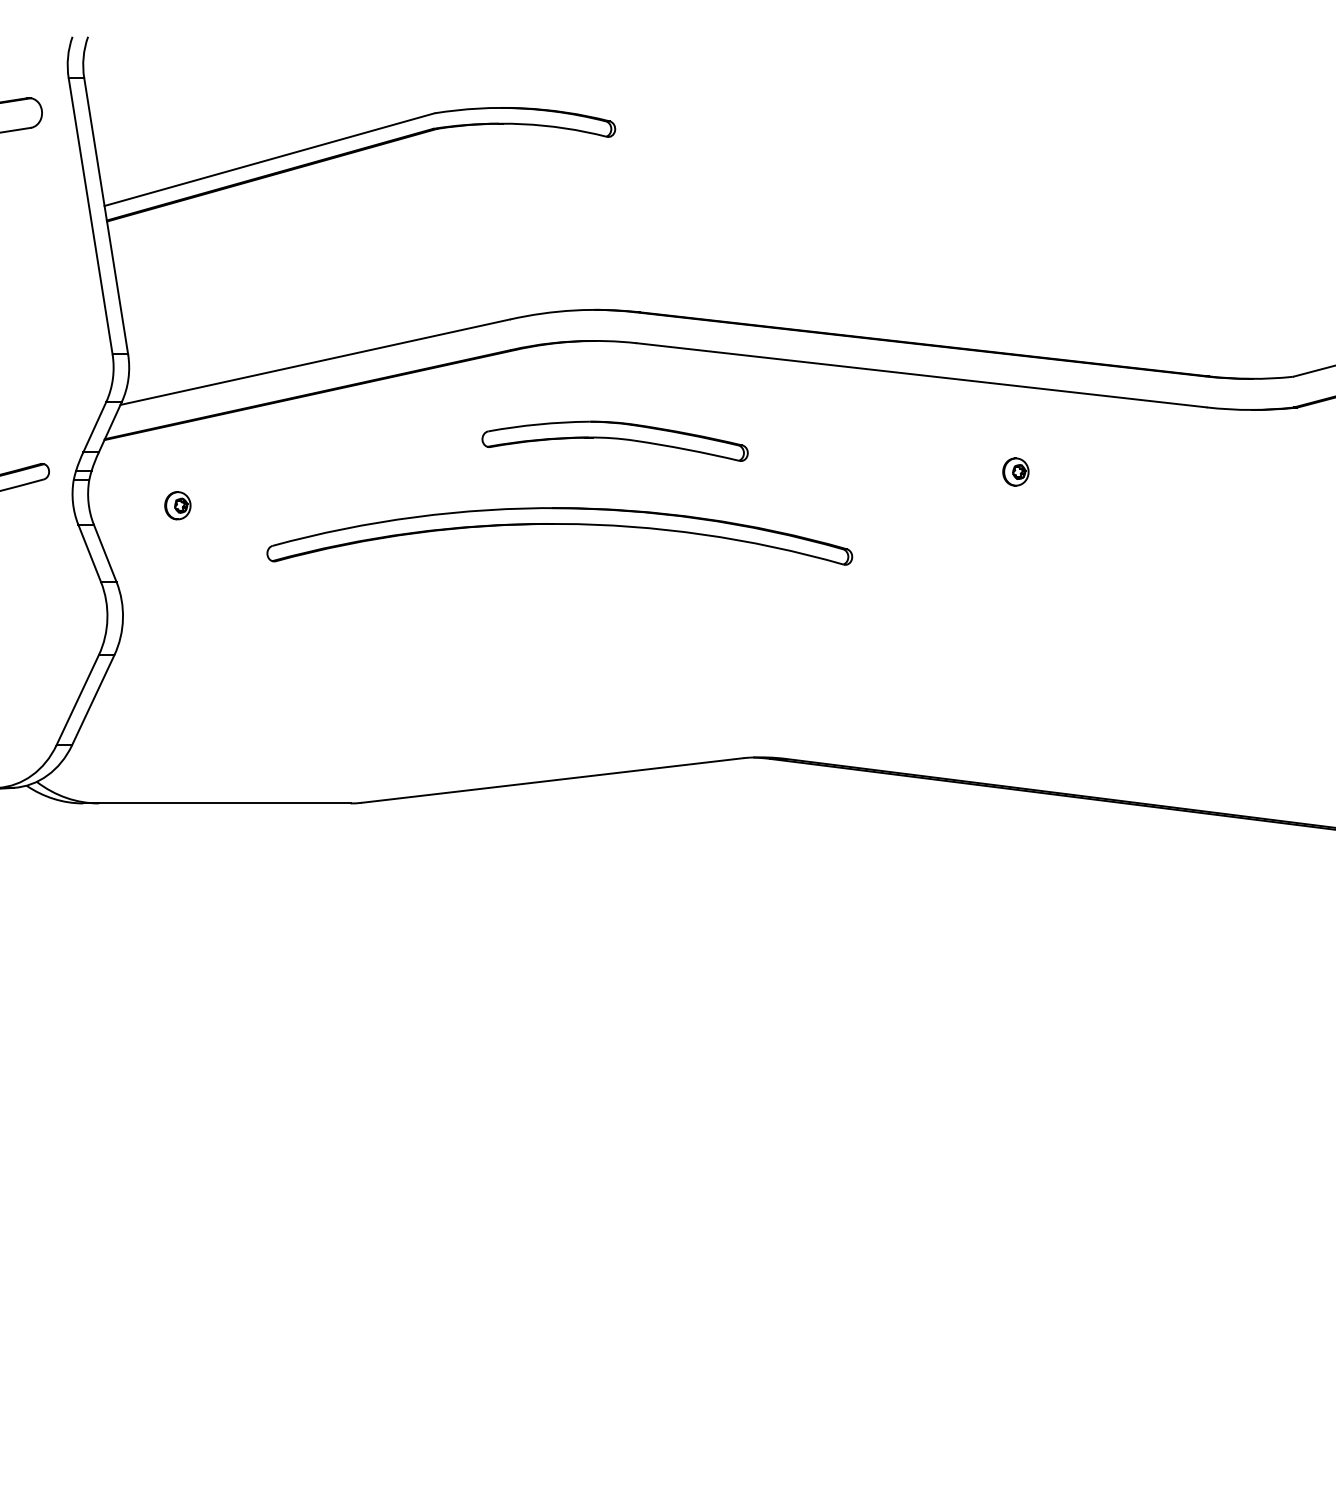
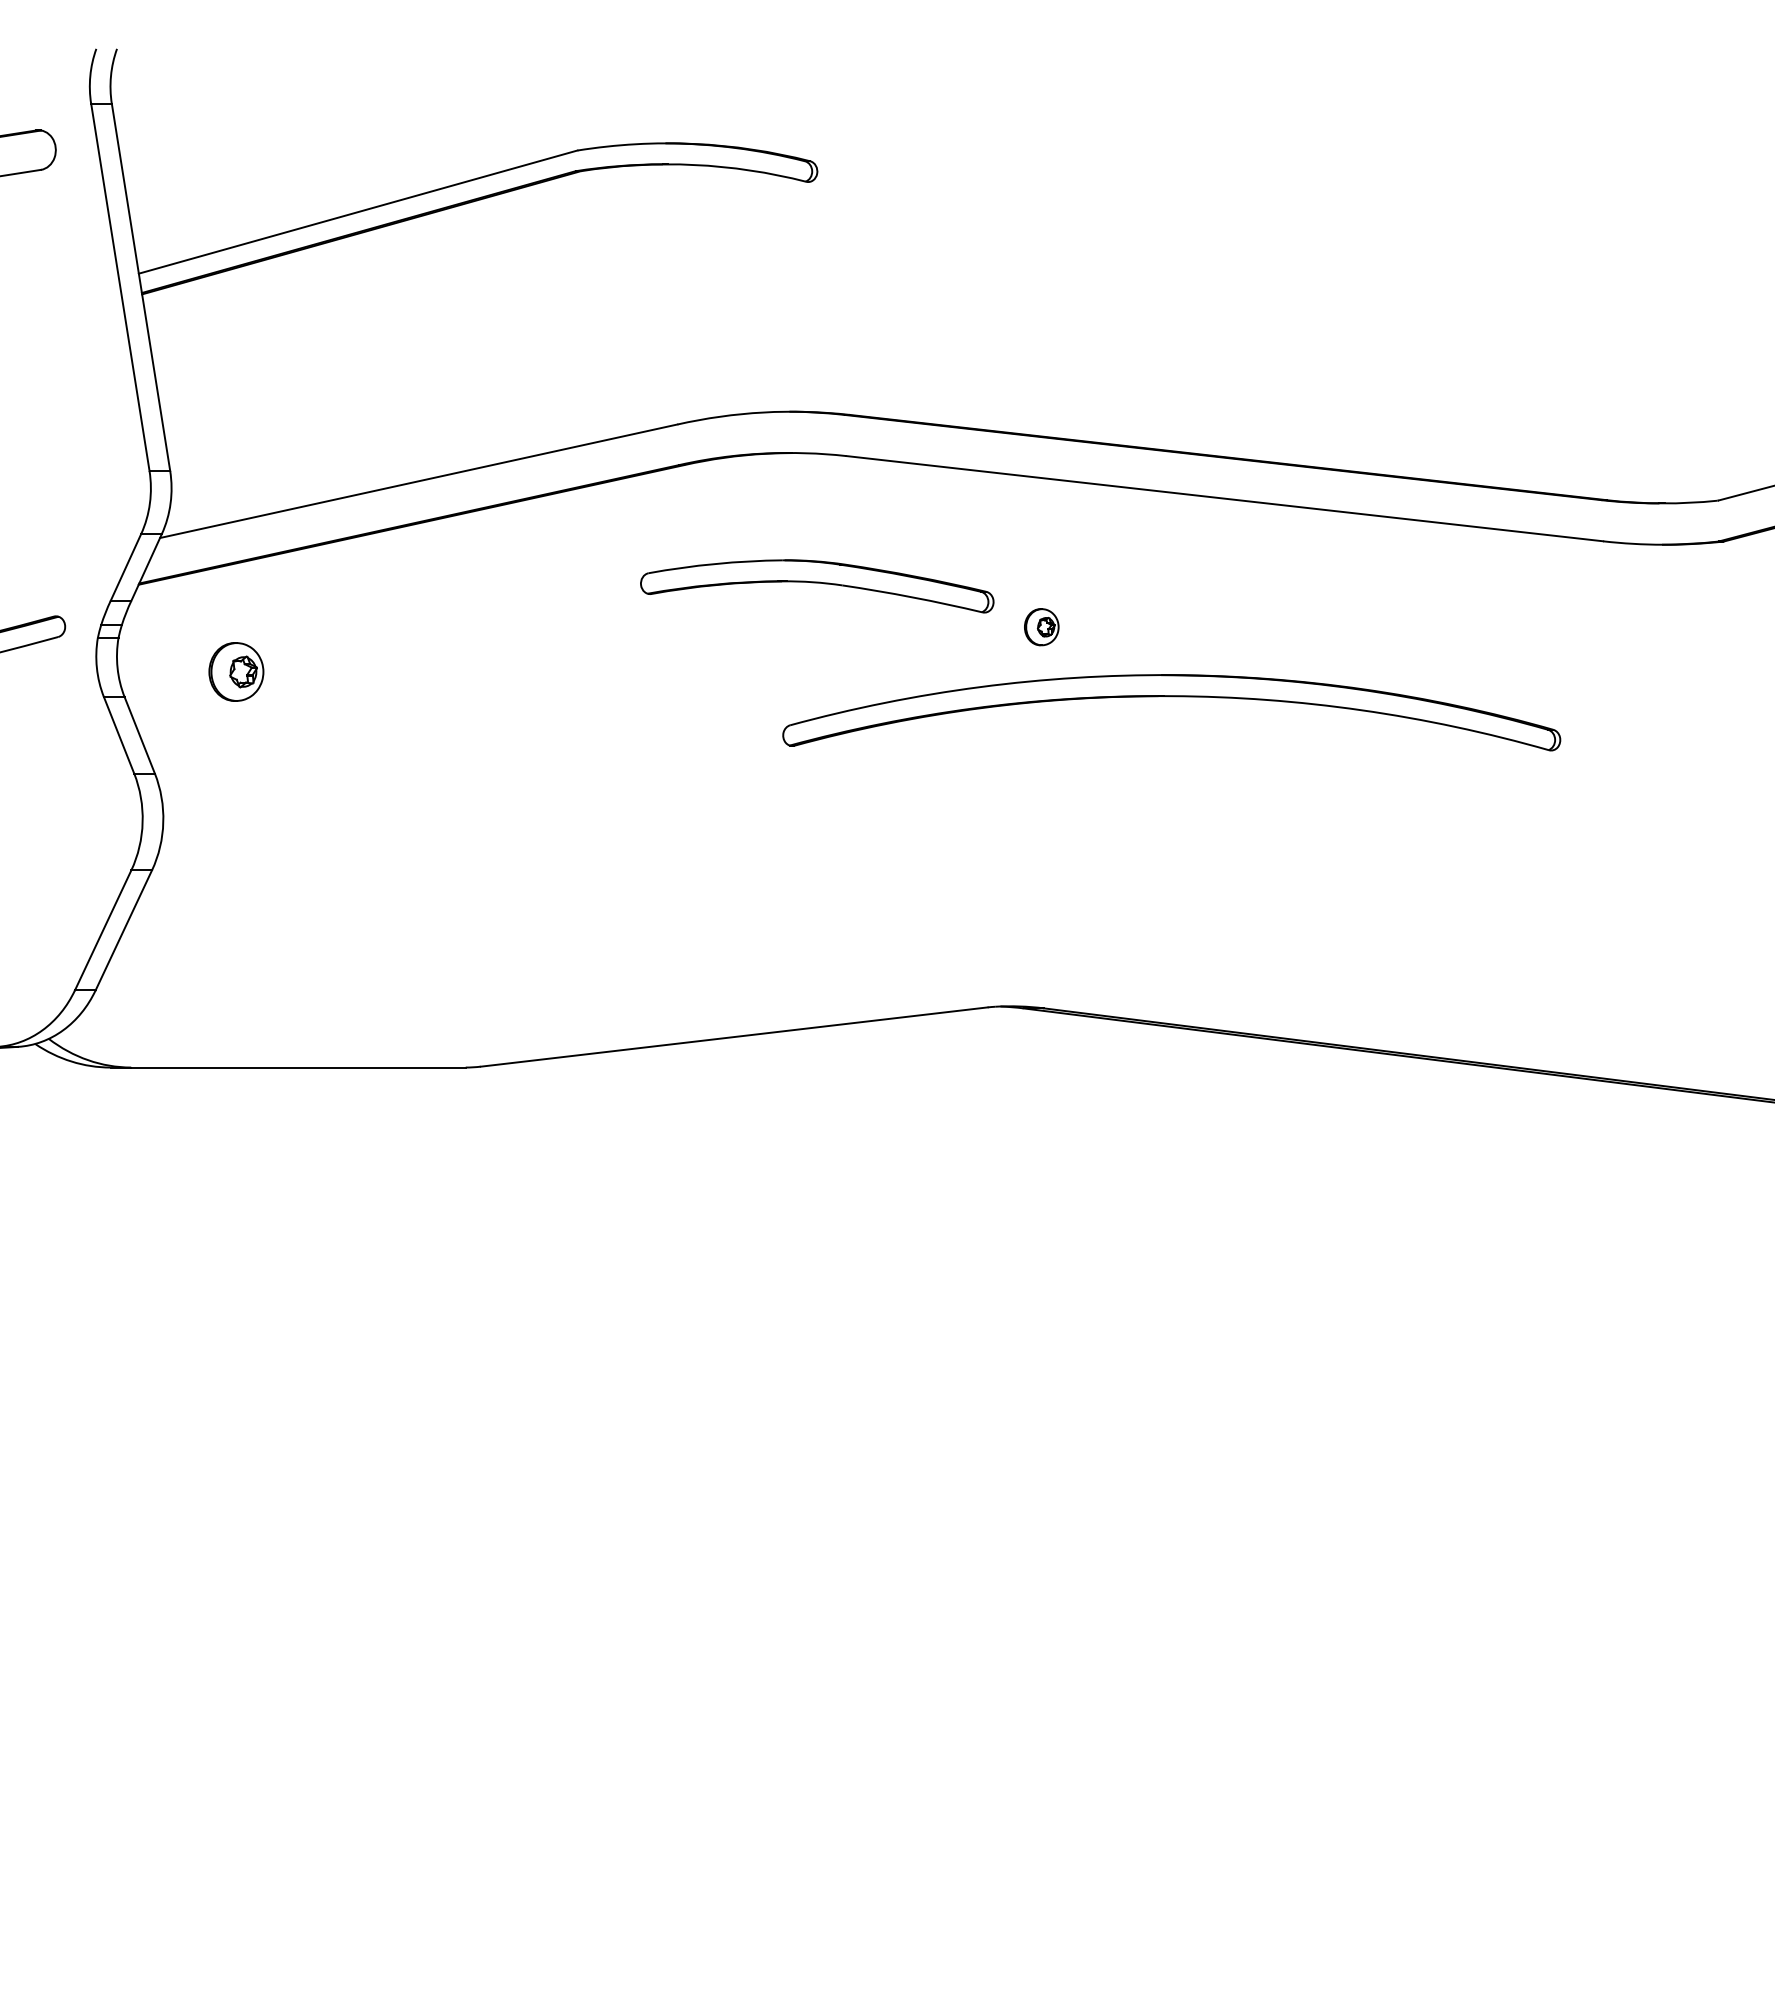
part: (1015, 472) -> (1041, 627), moved
part: (177, 505) -> (235, 671), size x1.6
part: (559, 524) -> (1171, 697), moved

